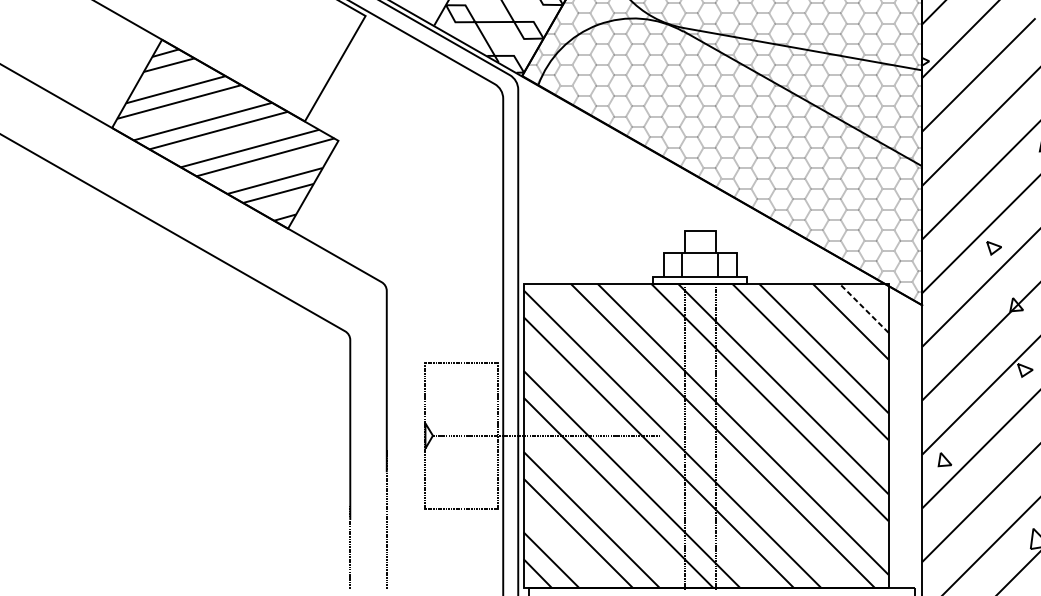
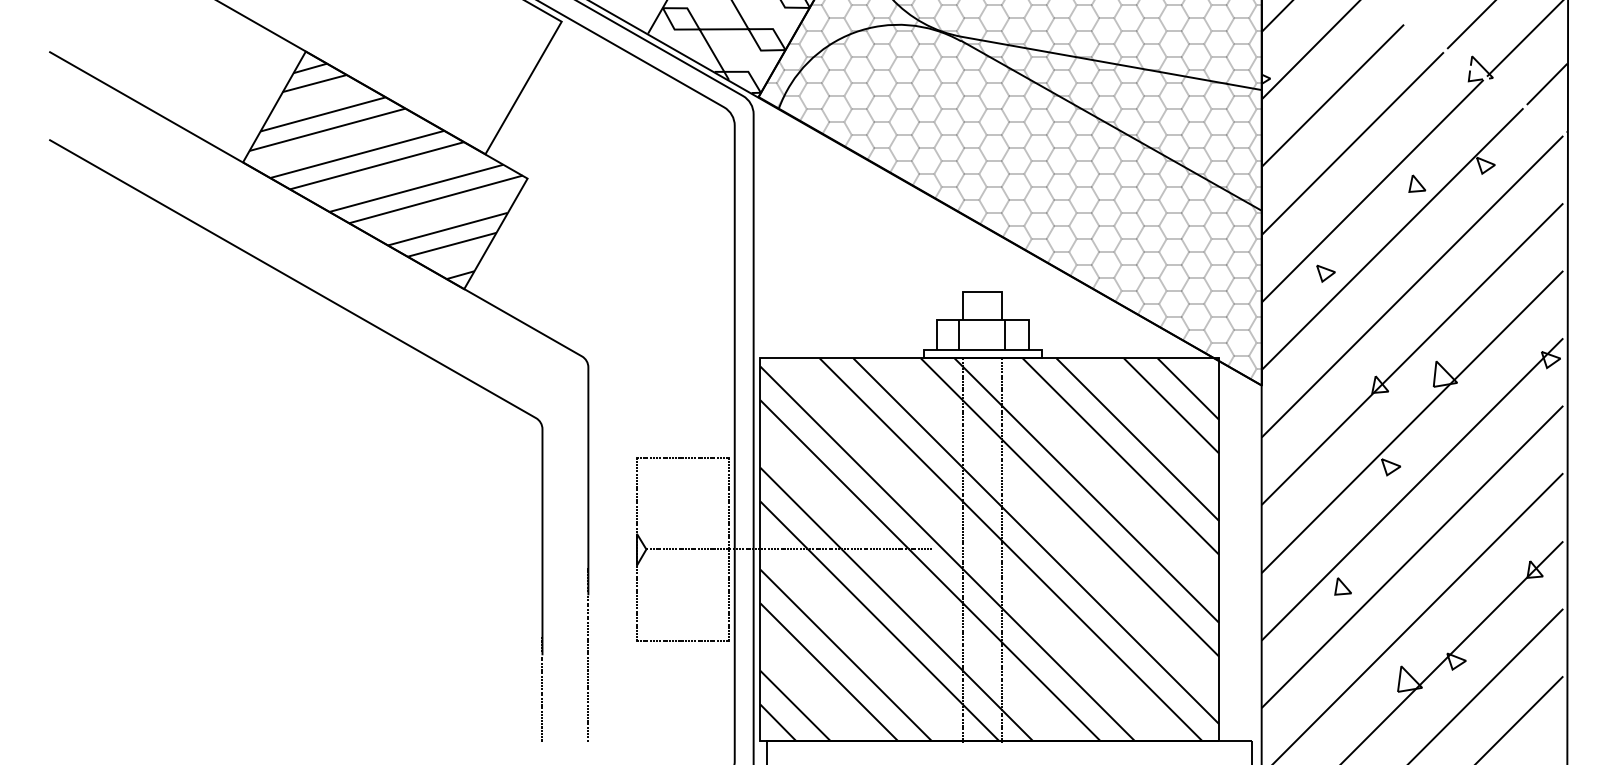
part: (993, 248) -> (1325, 273), moved
line: (864, 307) -> (1188, 388), dashed -> solid
part: (944, 459) -> (1342, 586), moved

